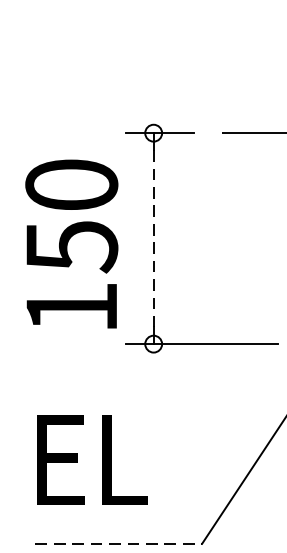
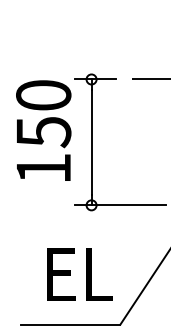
line: (153, 238) -> (91, 142), dashed -> solid
text: (71, 243) -> (43, 130), moved
text: (91, 460) -> (79, 274), moved
line: (118, 543) -> (70, 324), dashed -> solid

